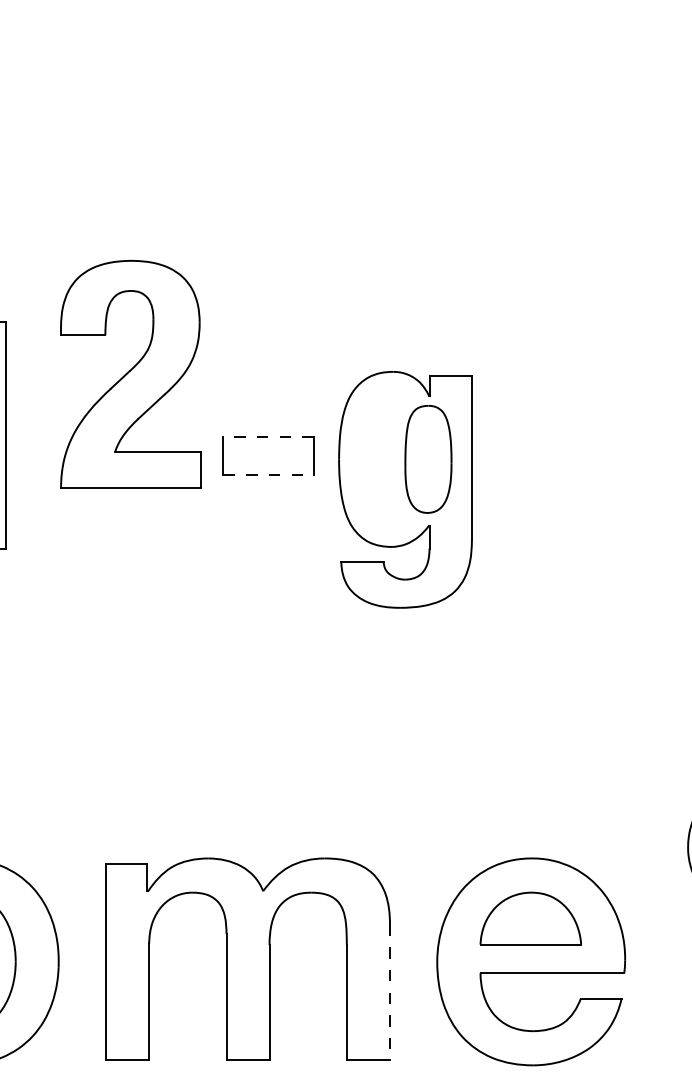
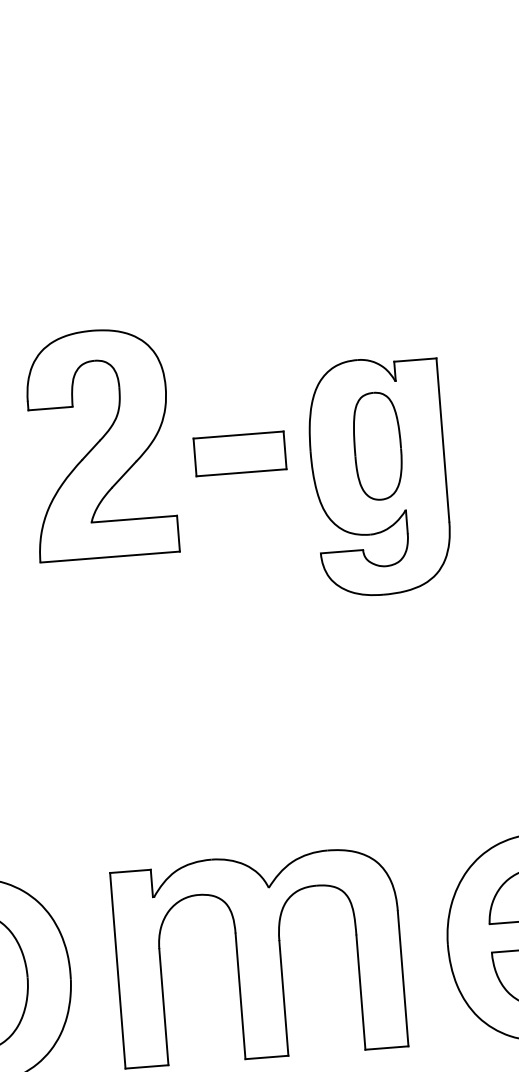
part: (130, 373) -> (100, 443), moved
line: (268, 437) -> (238, 435), dashed -> solid
part: (428, 459) -> (377, 446), moved
line: (269, 475) -> (242, 473), dashed -> solid
line: (389, 992) -> (402, 979), dashed -> solid

